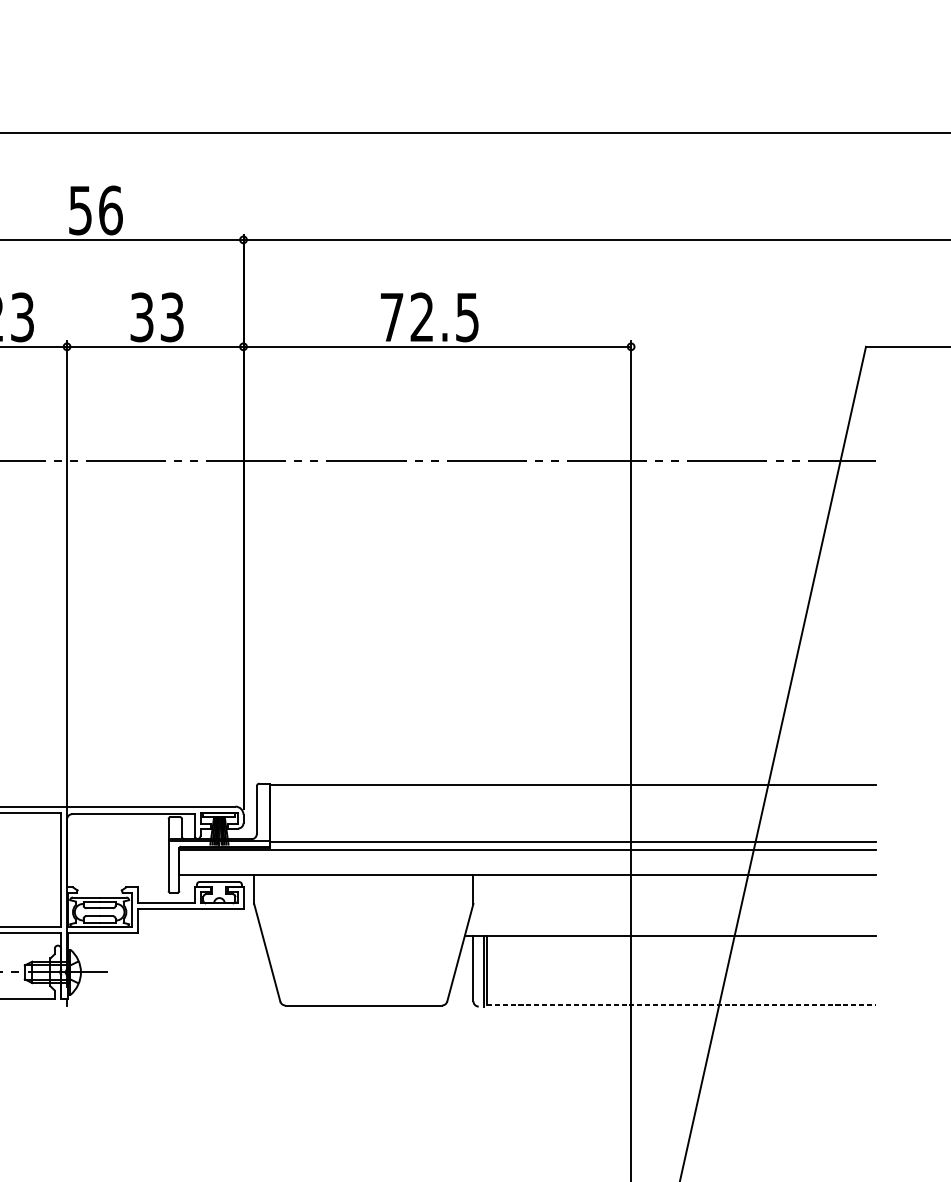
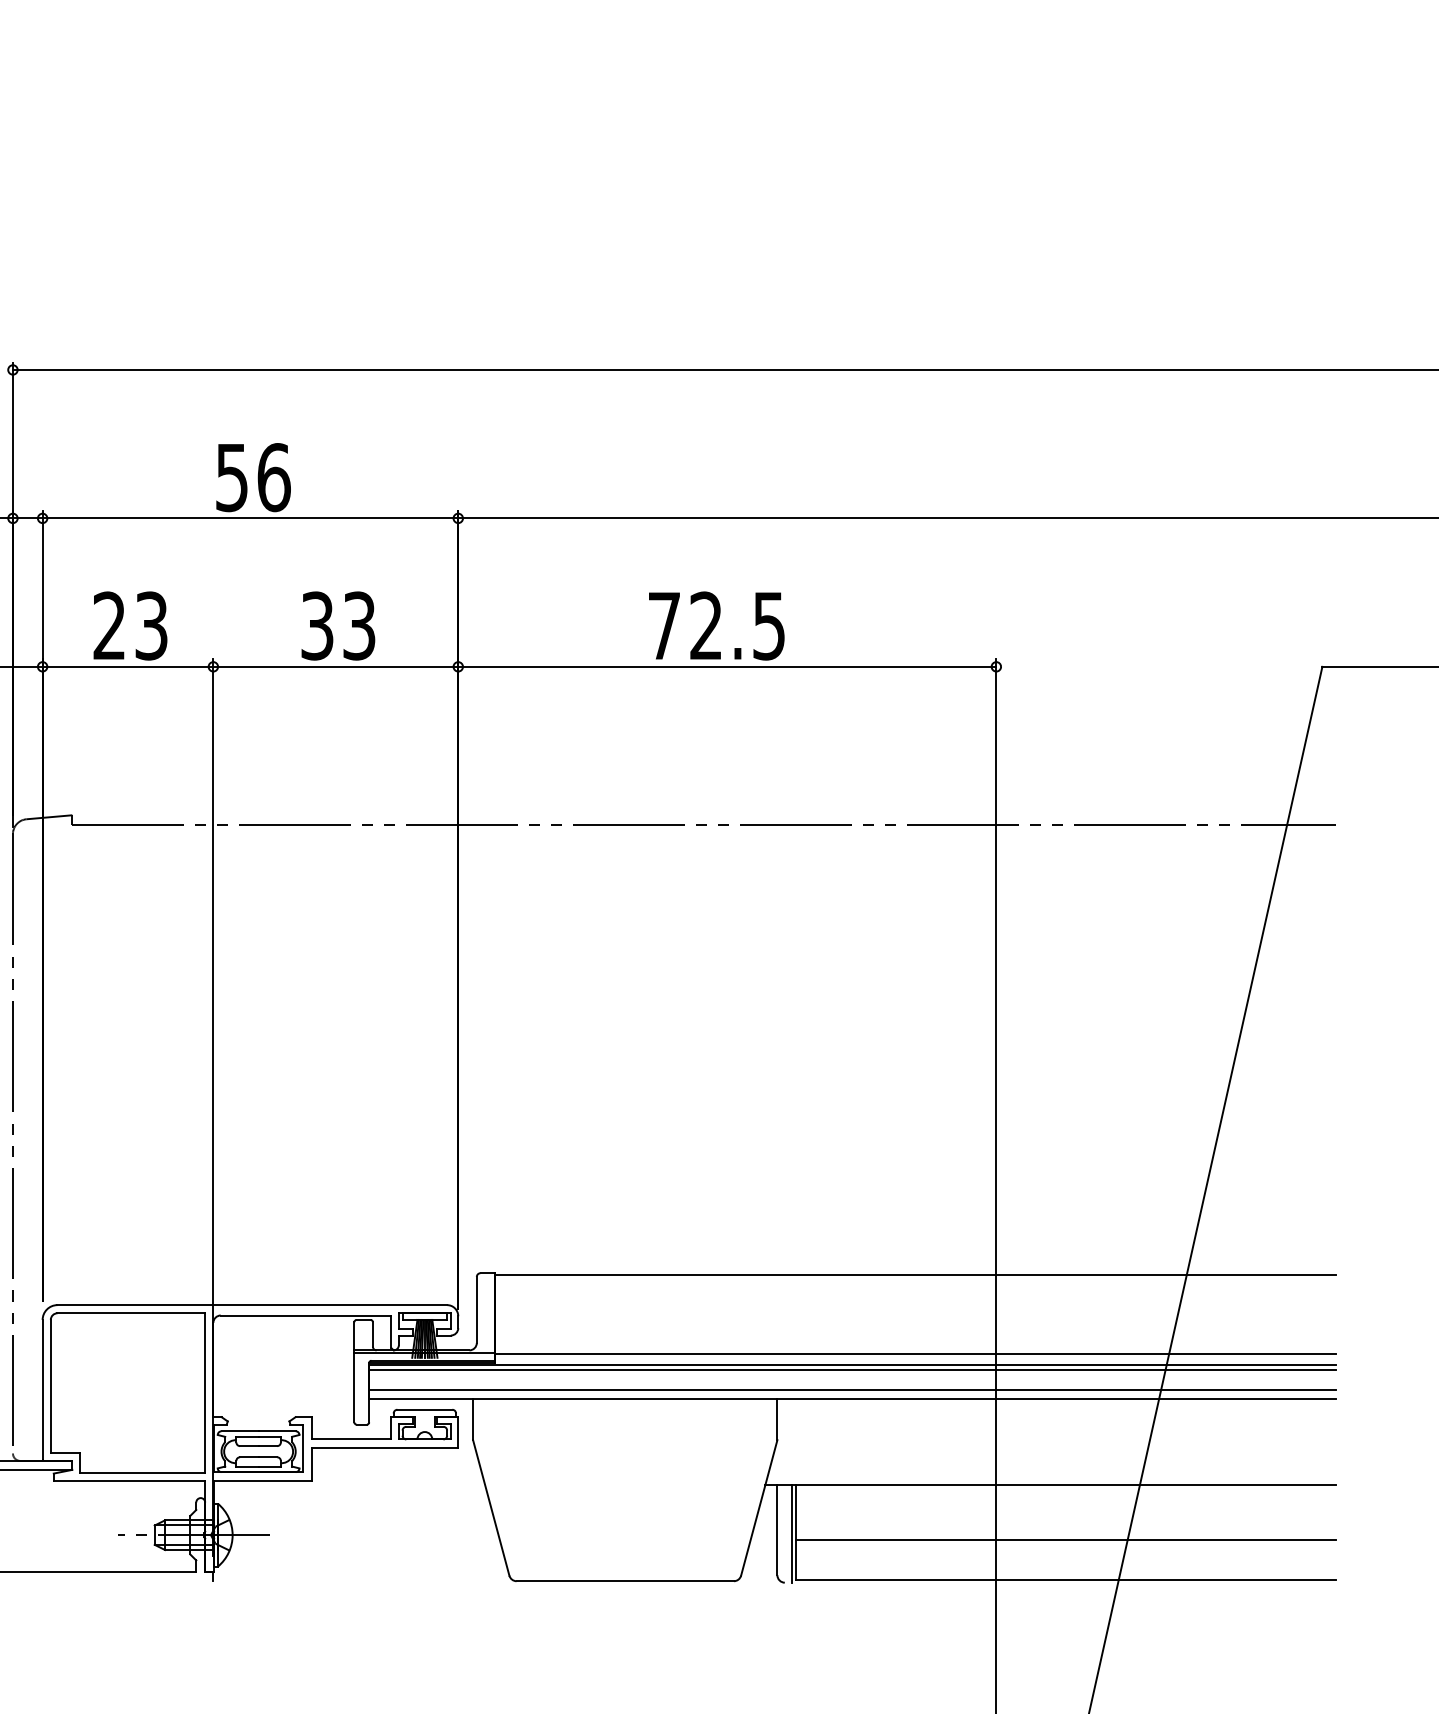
line: (527, 853) -> (852, 1370), added
line: (527, 868) -> (852, 1390), added
line: (680, 976) -> (1065, 1540), added
line: (680, 1005) -> (1065, 1580), dashed -> solid

